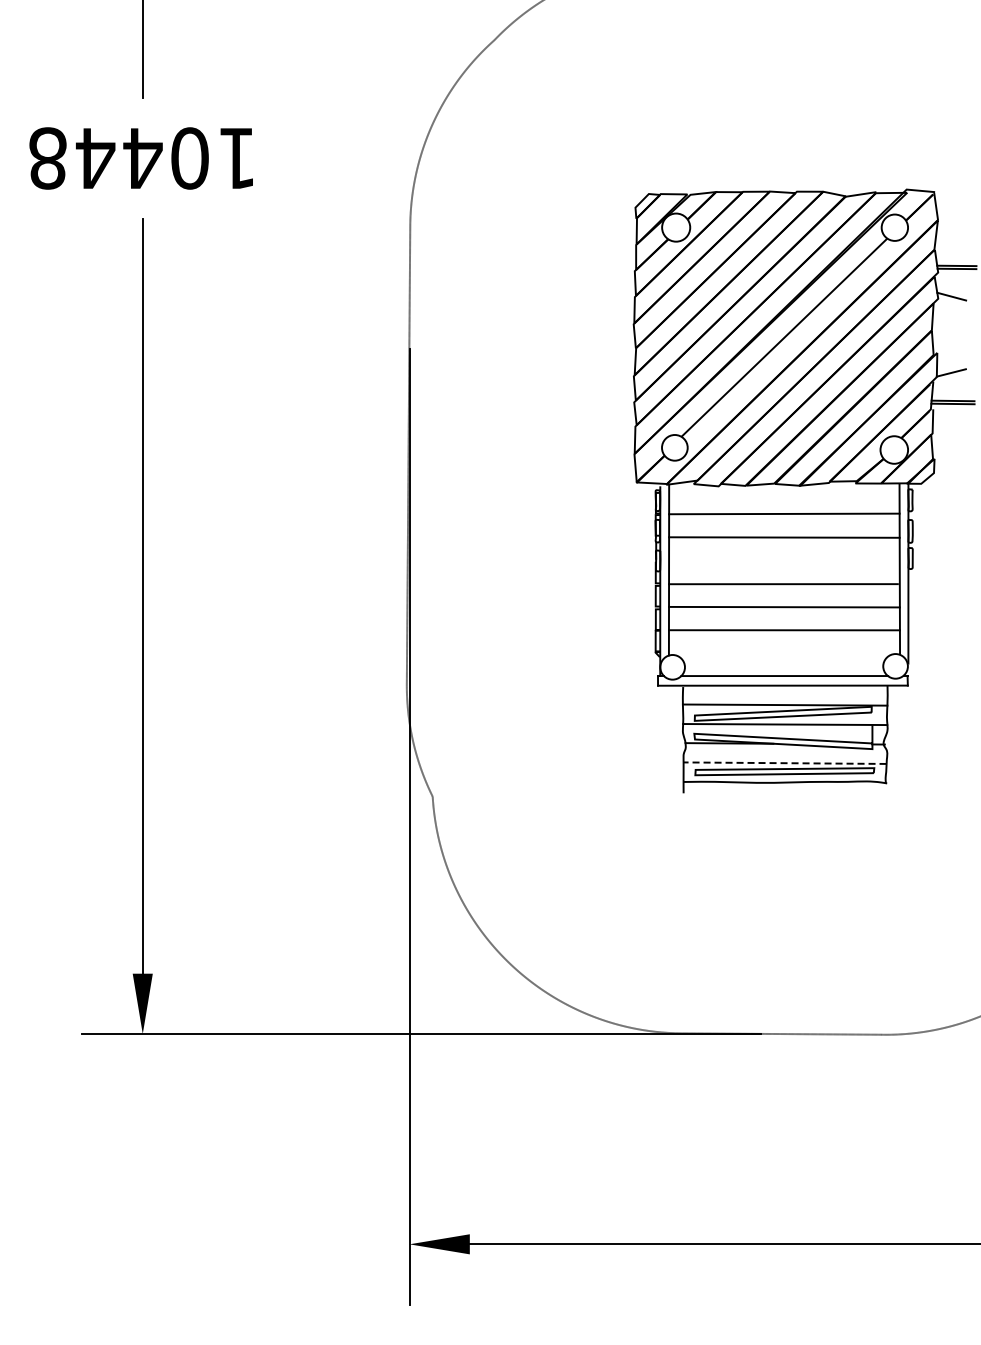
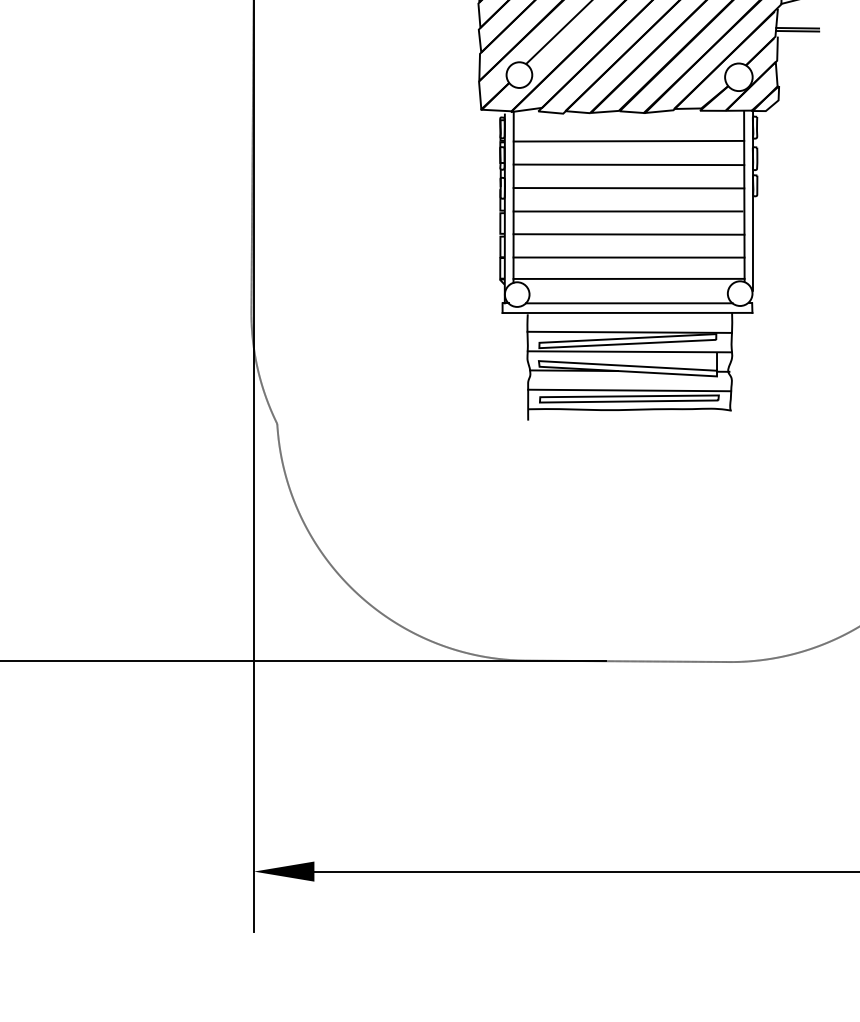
line: (784, 560) -> (629, 187), added
line: (784, 651) -> (629, 278), added
line: (784, 763) -> (629, 390), dashed -> solid

